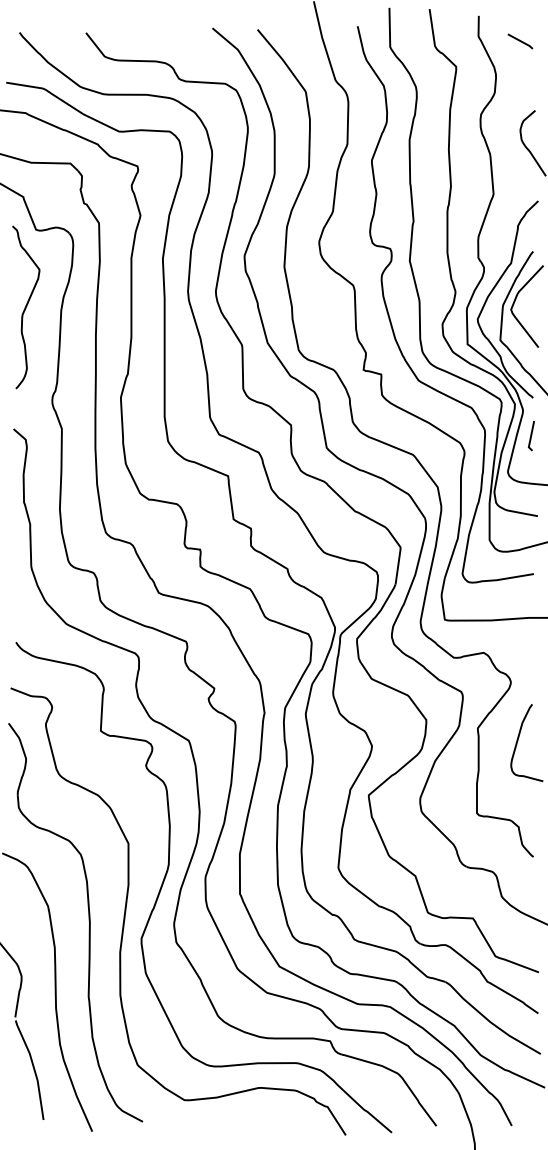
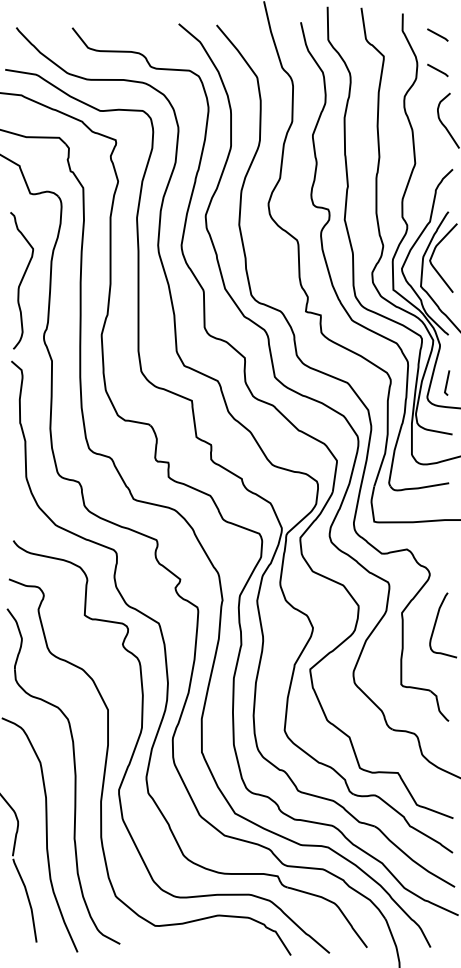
line: (520, 83) -> (437, 70), added
curve: (26, 307) -> (22, 280), moved
line: (531, 436) -> (447, 383), moved

